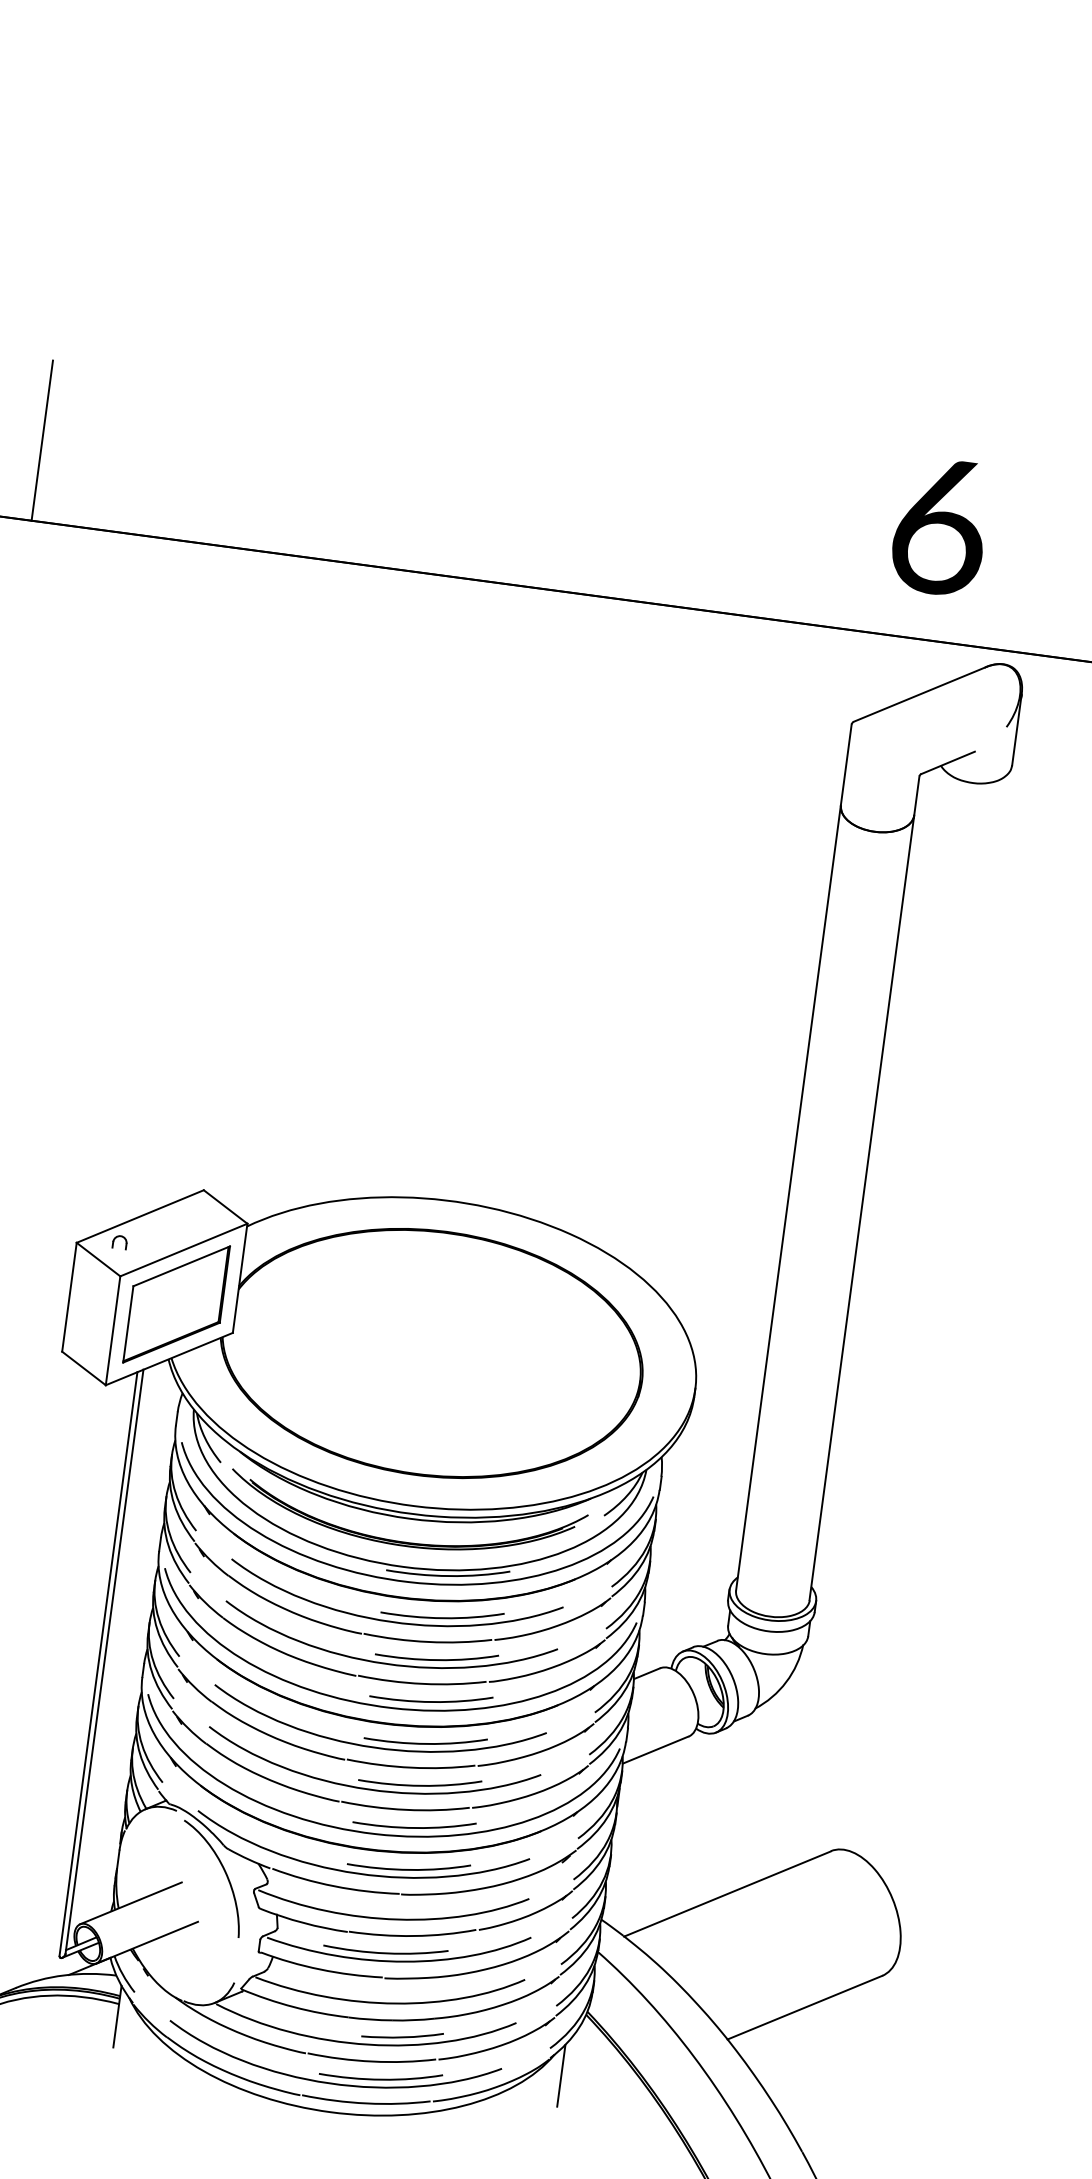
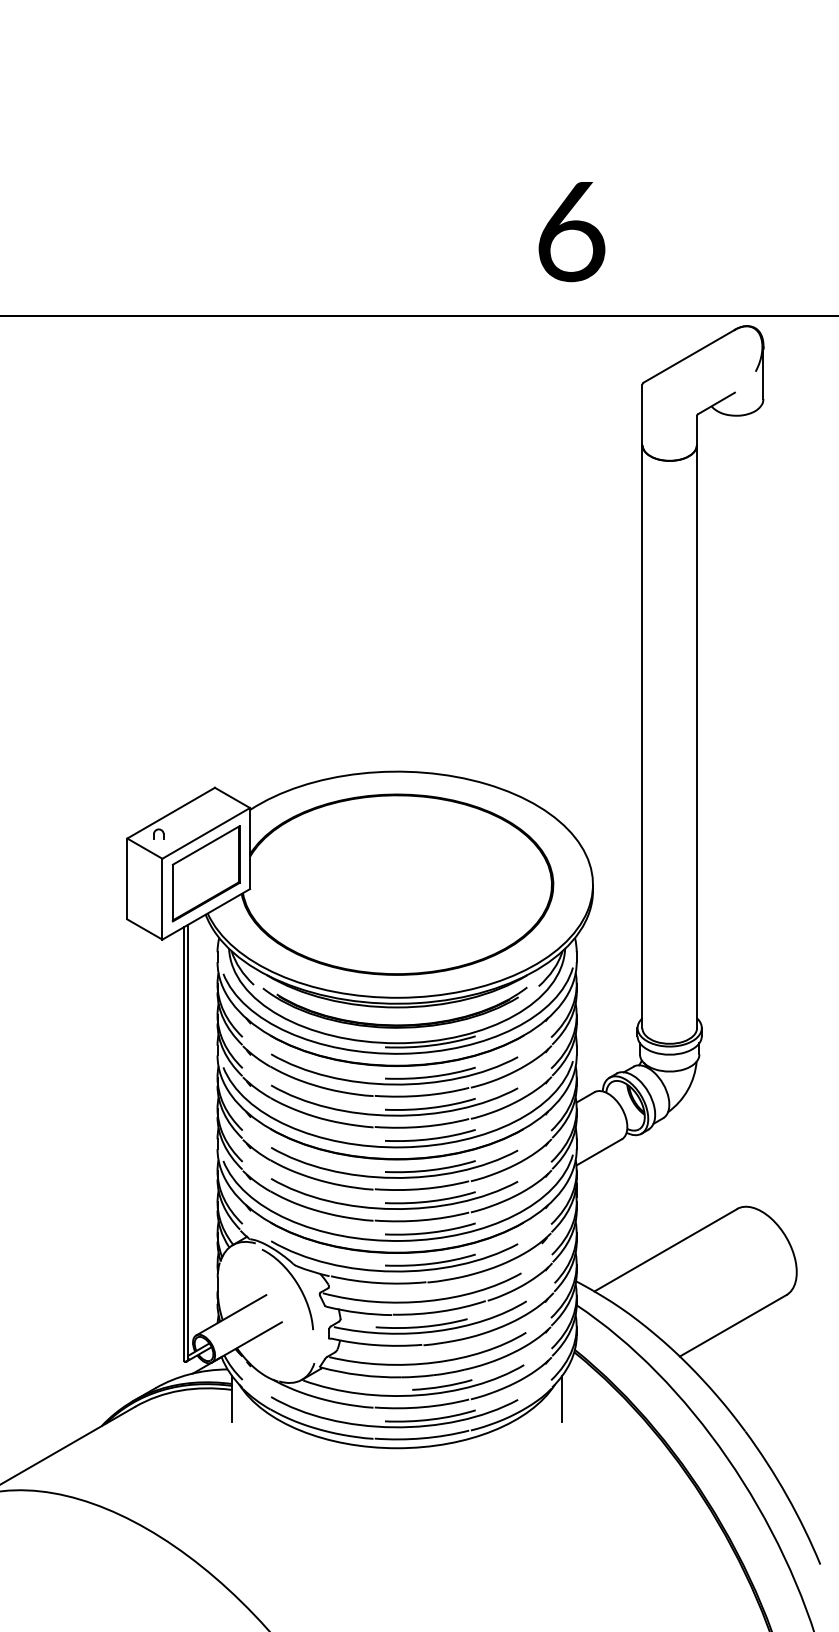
line: (42, 440) -> (24, 256), removed
text: (939, 527) -> (571, 232), moved

